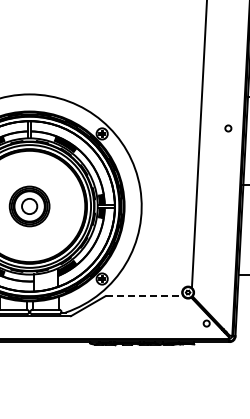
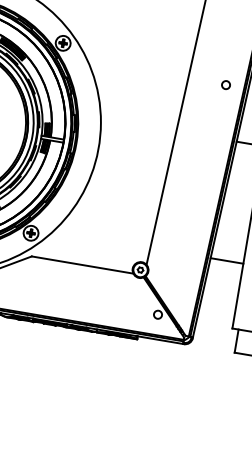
circle: (228, 128) -> (226, 85), moved
line: (144, 296) -> (82, 265), dashed -> solid

